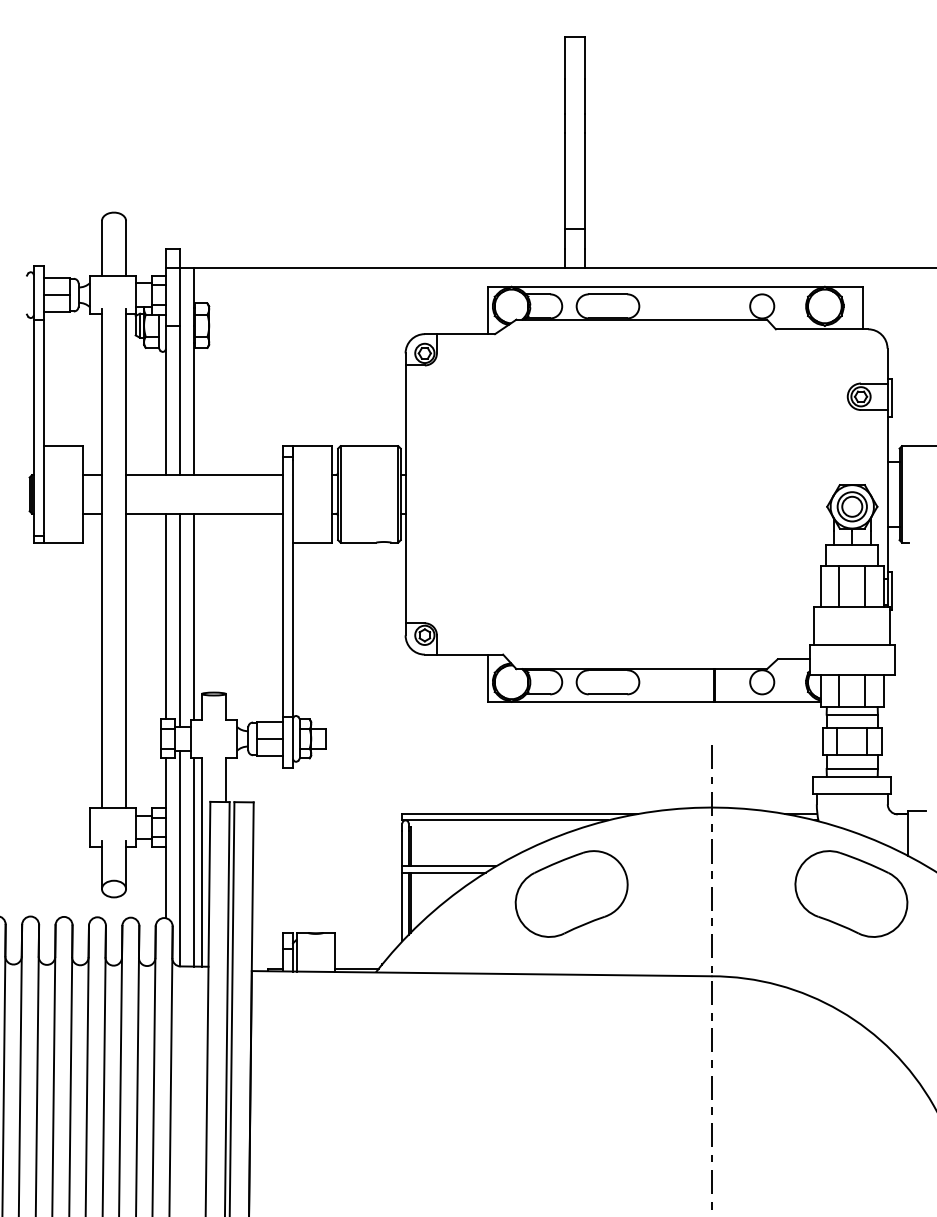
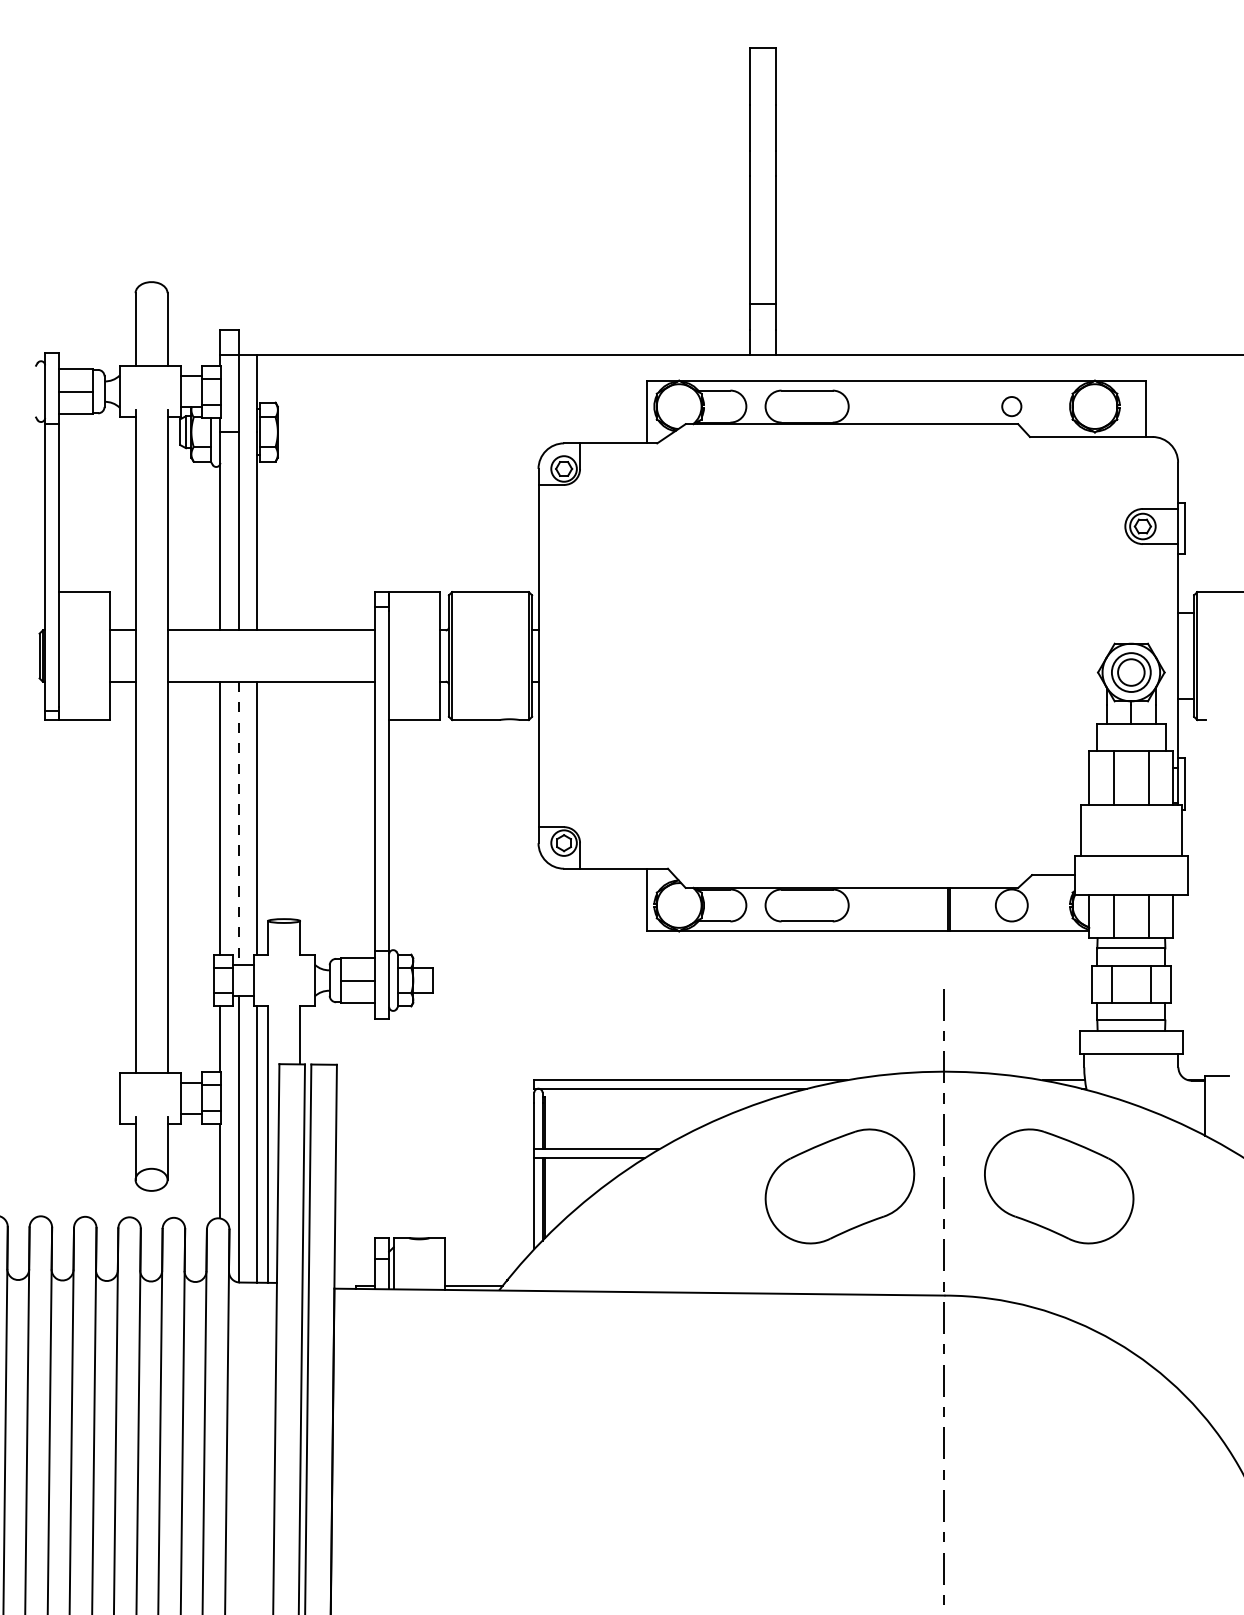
circle: (761, 306) -> (1011, 406), size x0.6
line: (179, 620) -> (238, 823), solid -> dashed
part: (571, 894) -> (839, 1186), moved
part: (851, 894) -> (1059, 1186), moved

